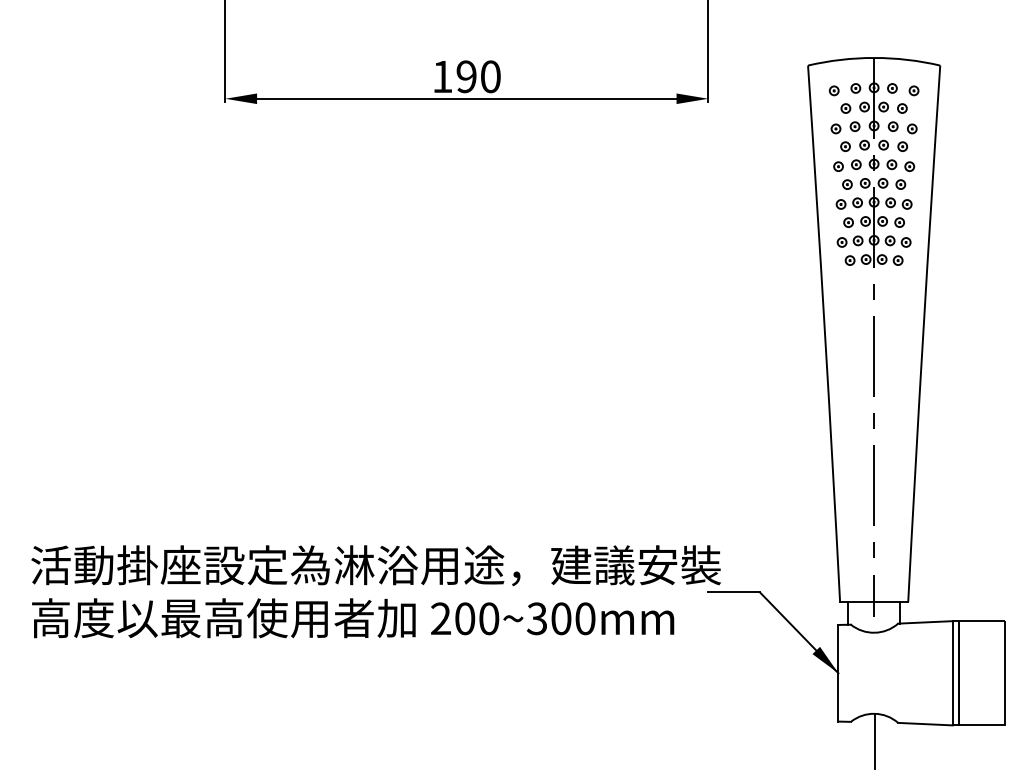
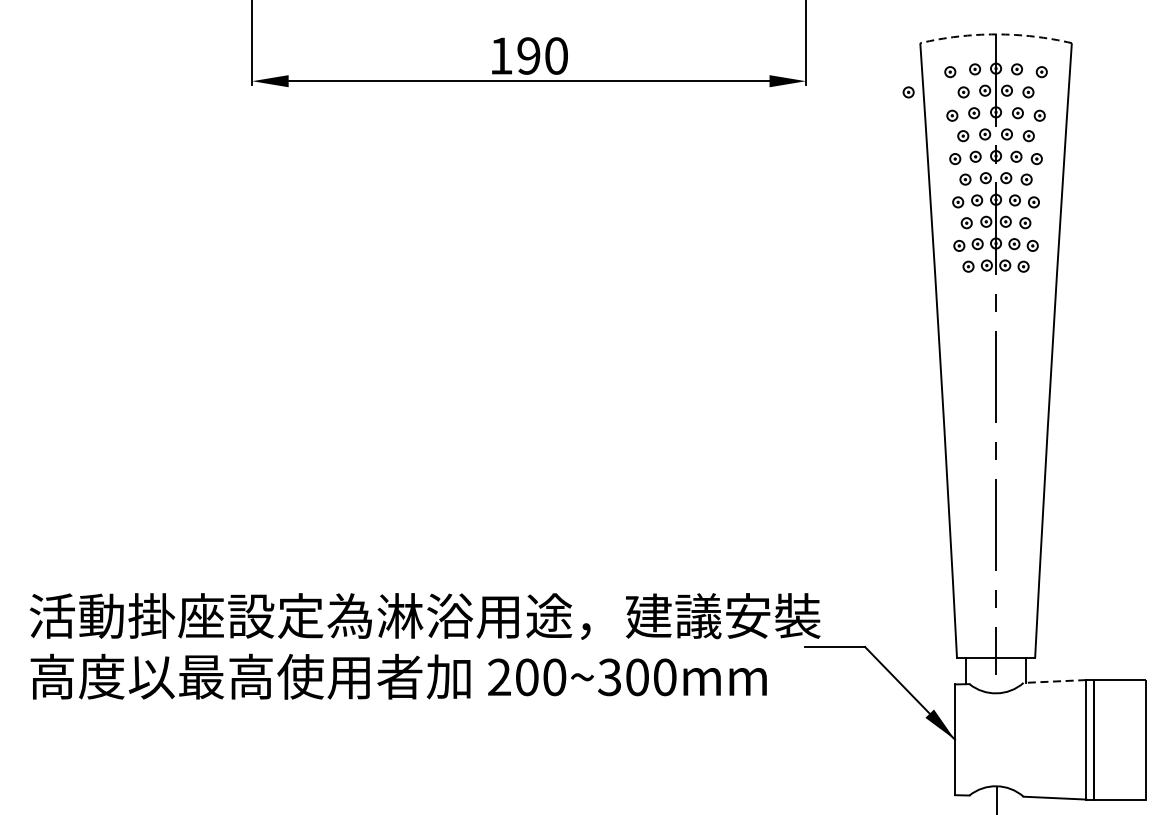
arc: (874, 57) -> (996, 33), solid -> dashed
part: (797, 108) -> (908, 92), added
line: (924, 622) -> (1053, 681), solid -> dashed

